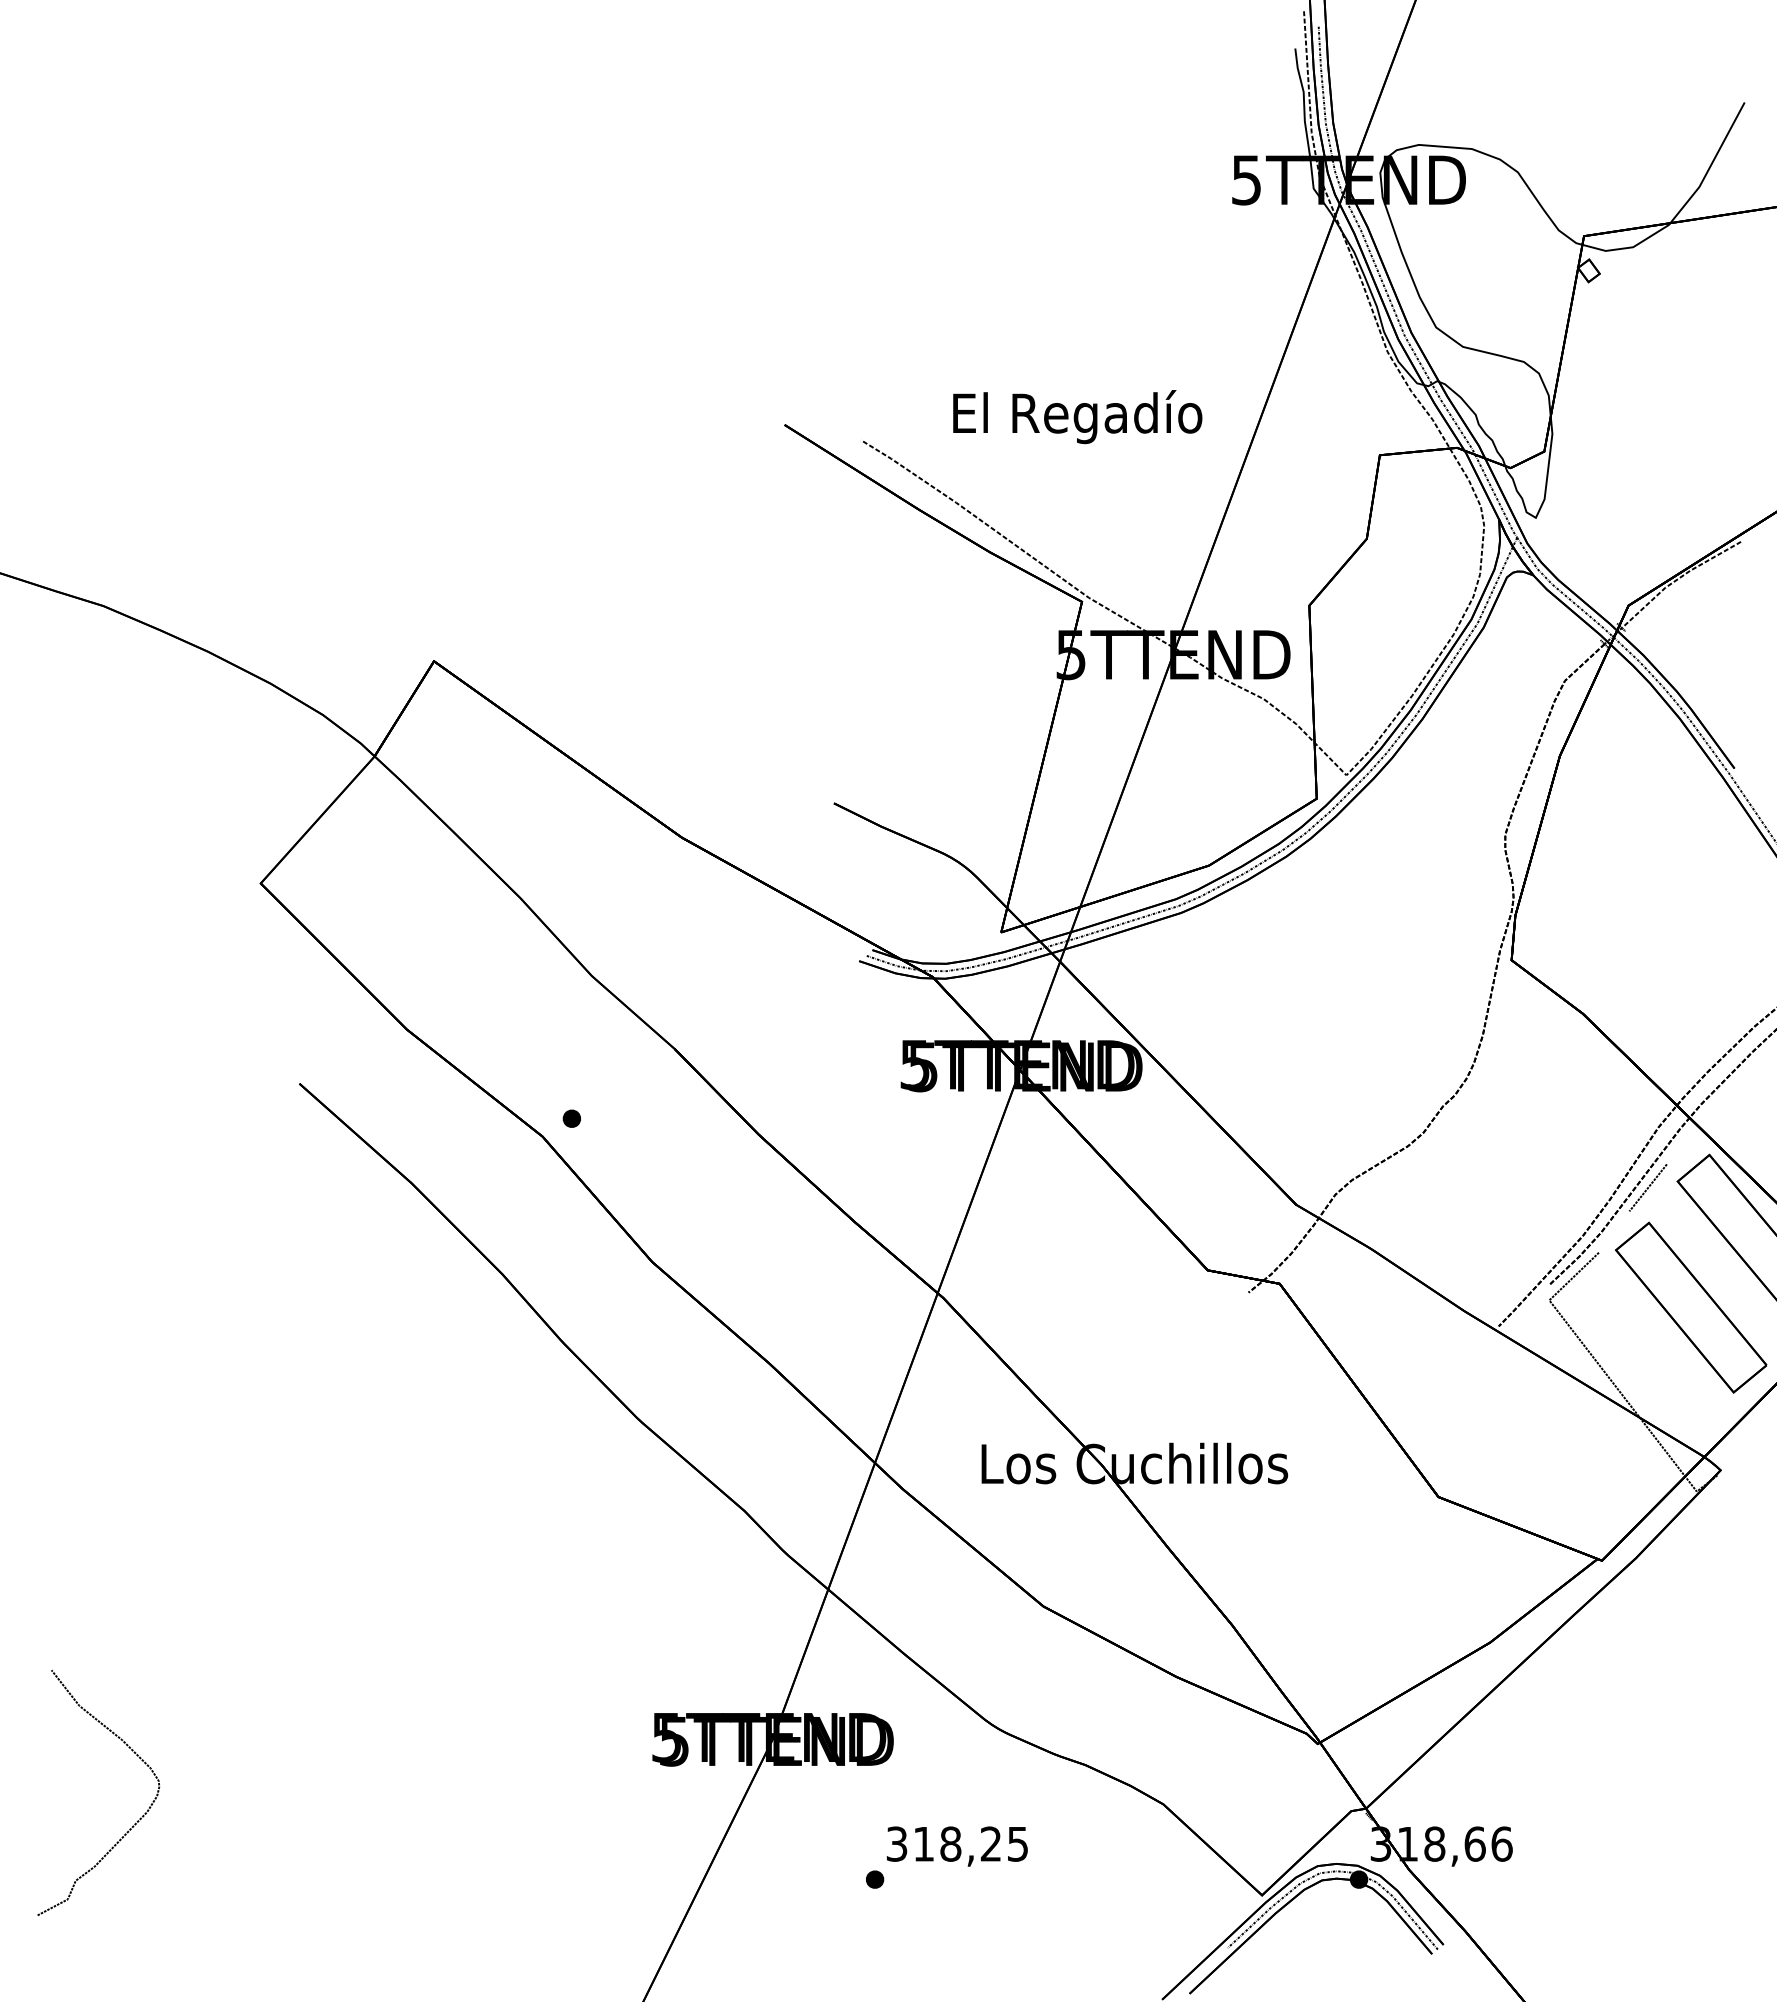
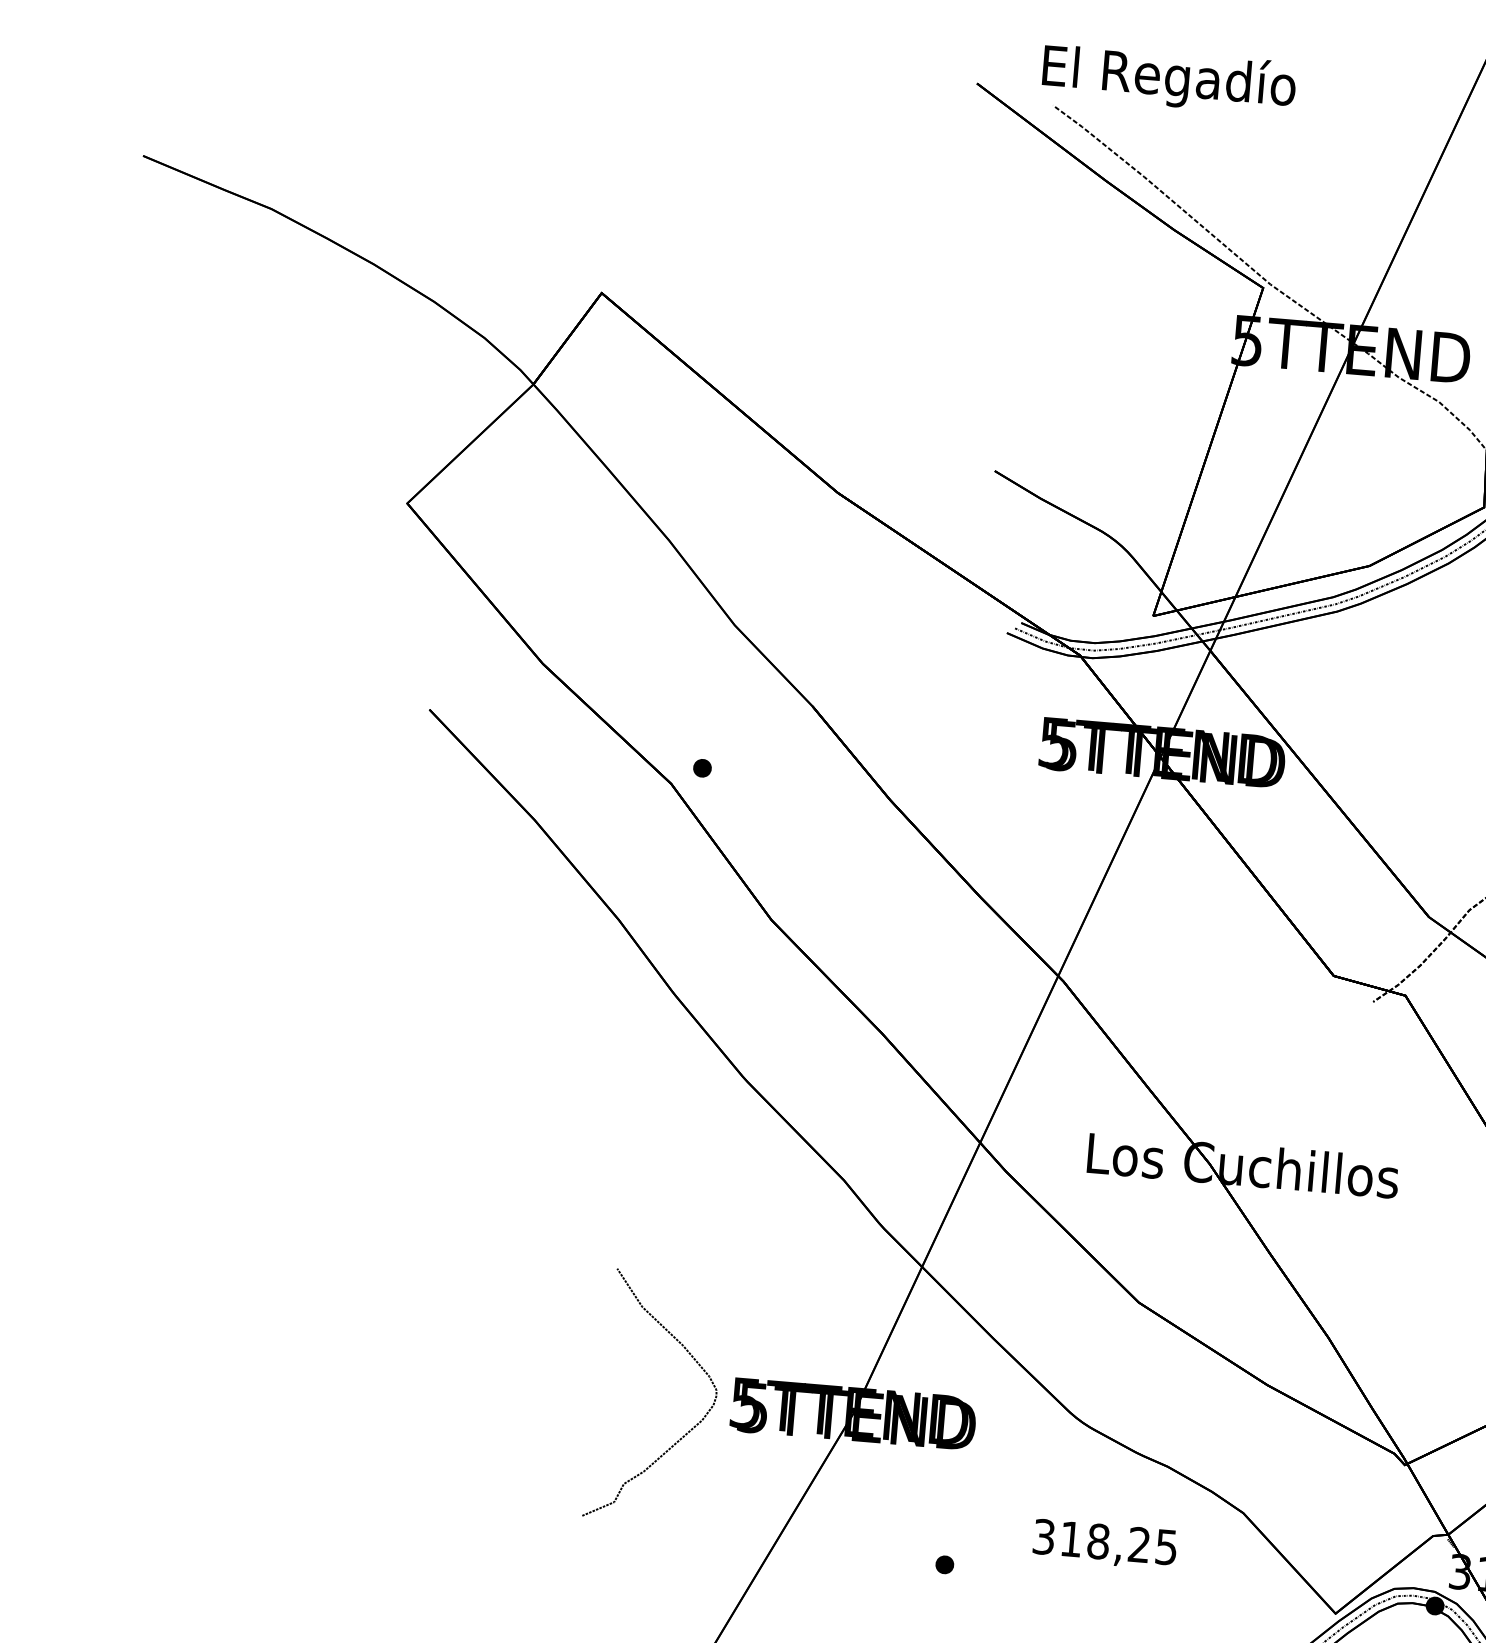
text: (1077, 417) -> (1168, 79), moved
part: (132, 1825) -> (686, 1432), moved
text: (957, 1846) -> (1105, 1544), moved

